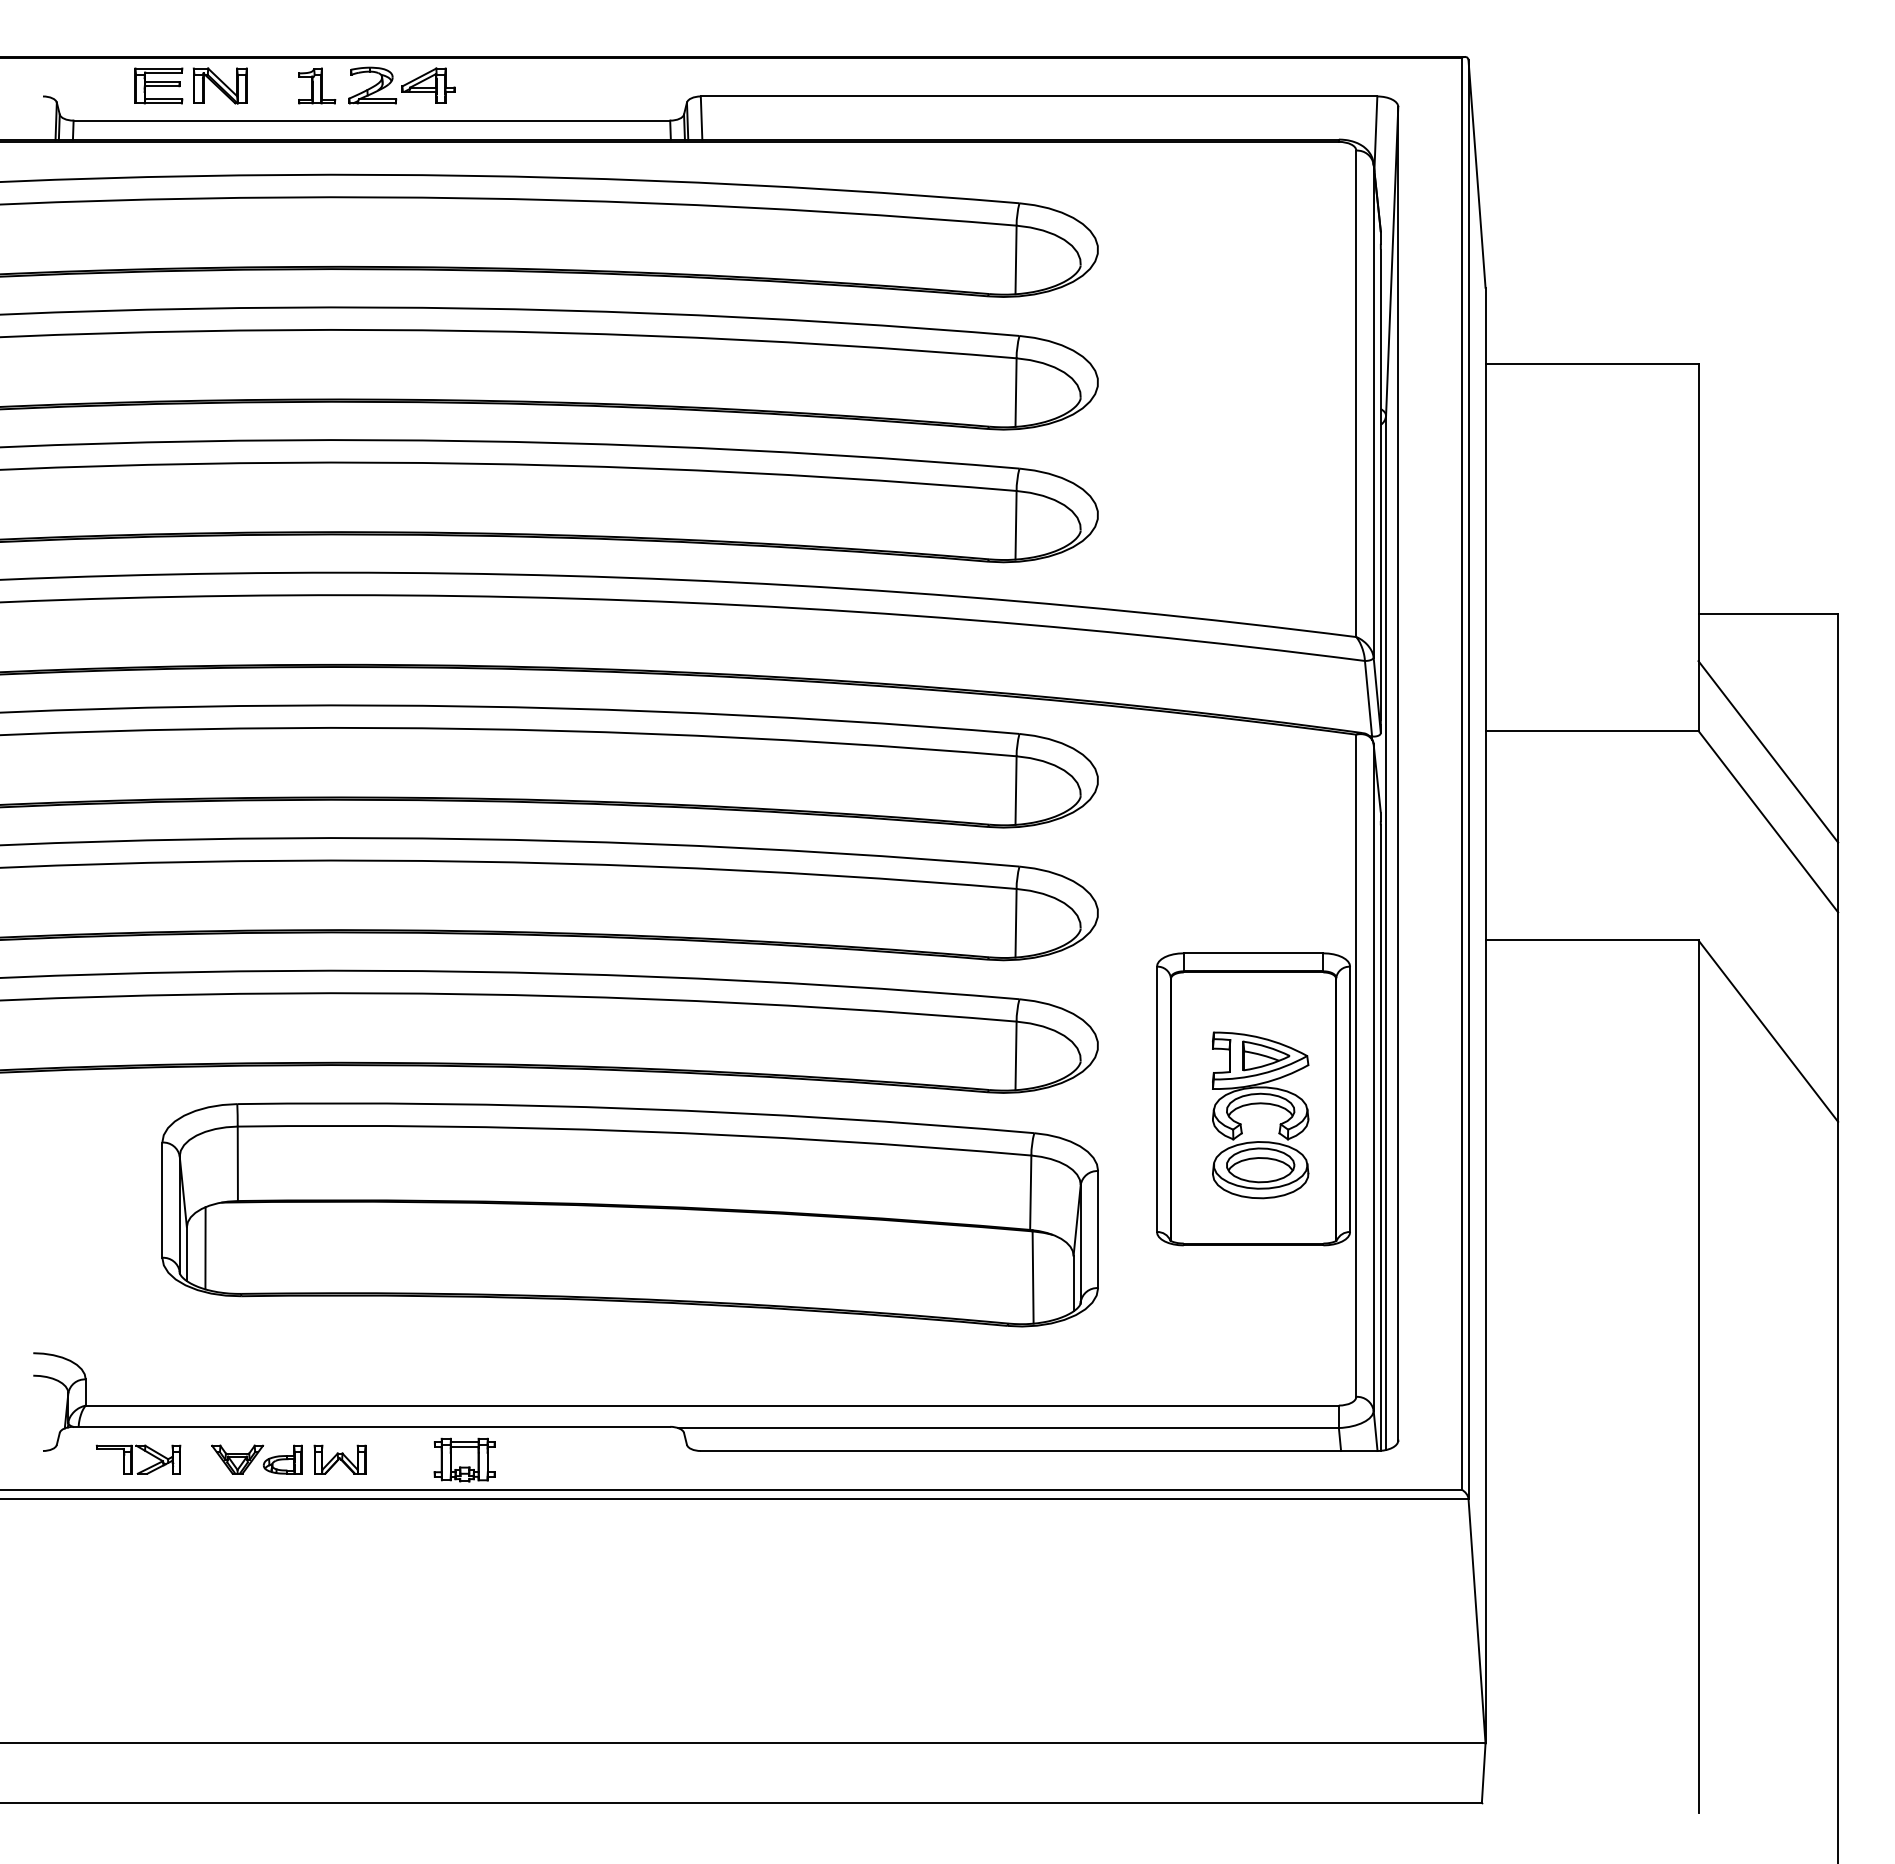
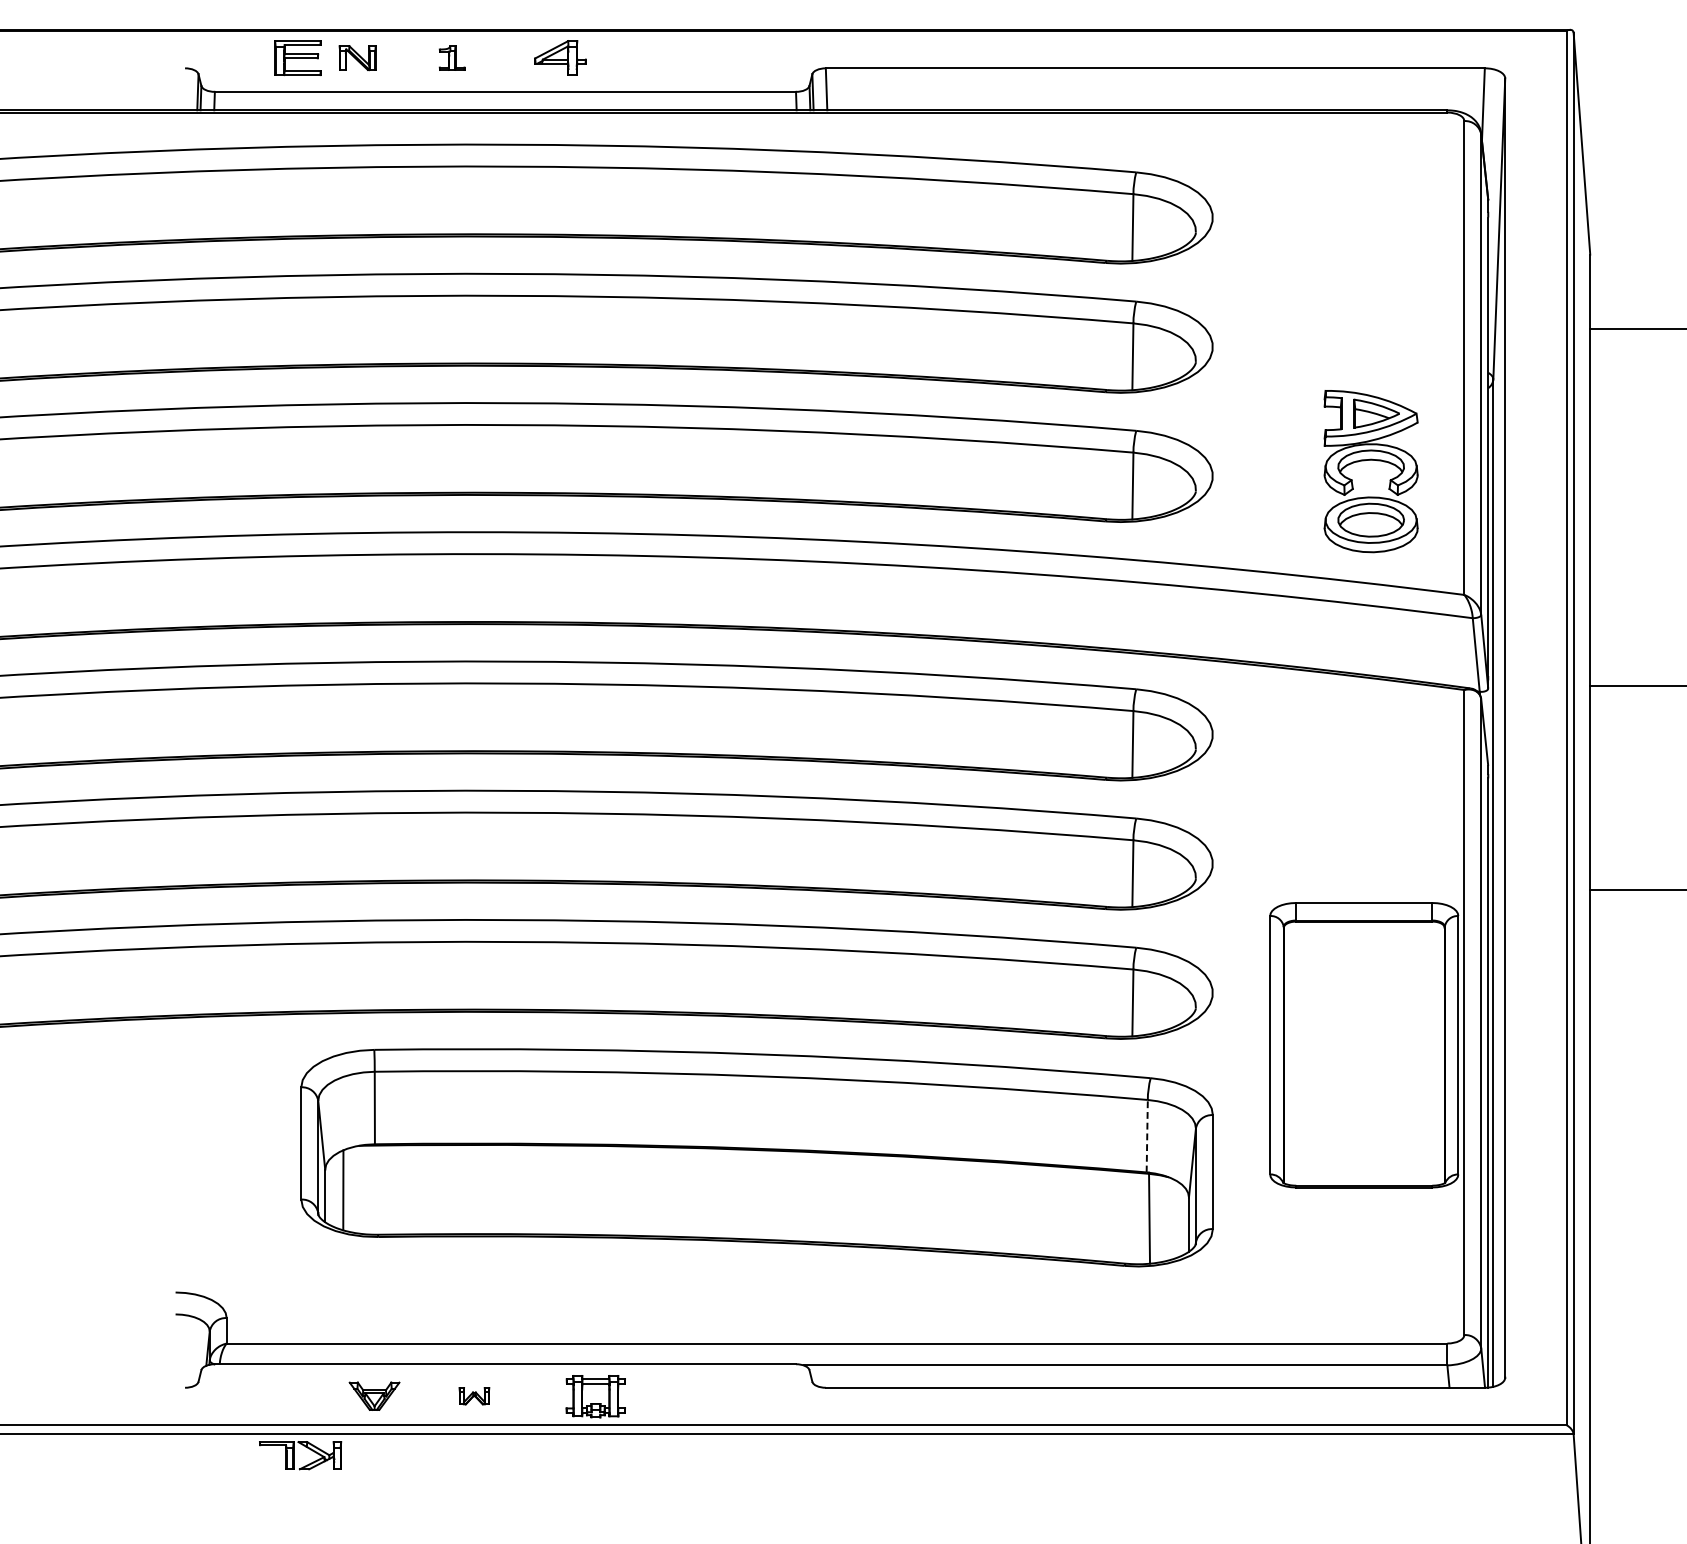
part: (219, 85) -> (356, 57), size x0.7
part: (317, 85) -> (452, 57), size x0.7
part: (372, 85) -> (506, 57), removed
part: (1260, 1104) -> (1371, 460), moved
line: (1030, 1192) -> (1146, 1135), solid -> dashed
part: (138, 1459) -> (300, 1455), moved
part: (282, 1459) -> (418, 1396), removed
part: (339, 1459) -> (473, 1396), size x0.6

